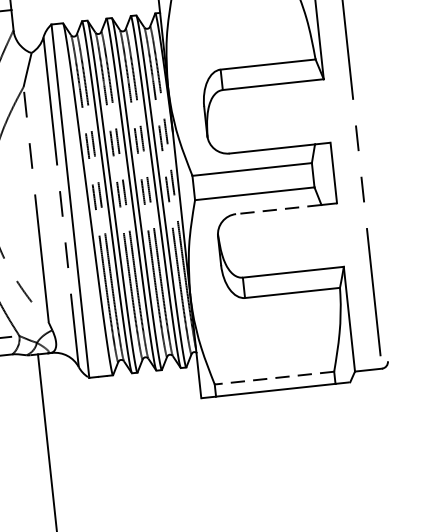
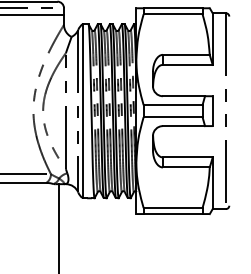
line: (277, 210) -> (183, 126), dashed -> solid
line: (273, 379) -> (172, 208), dashed -> solid

